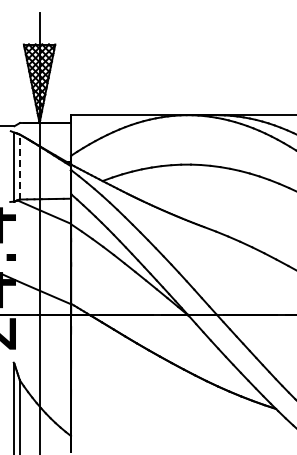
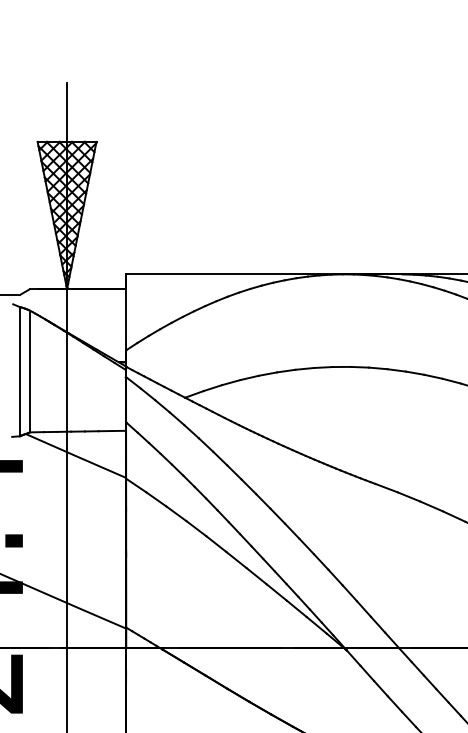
line: (19, 166) -> (29, 370), dashed -> solid

